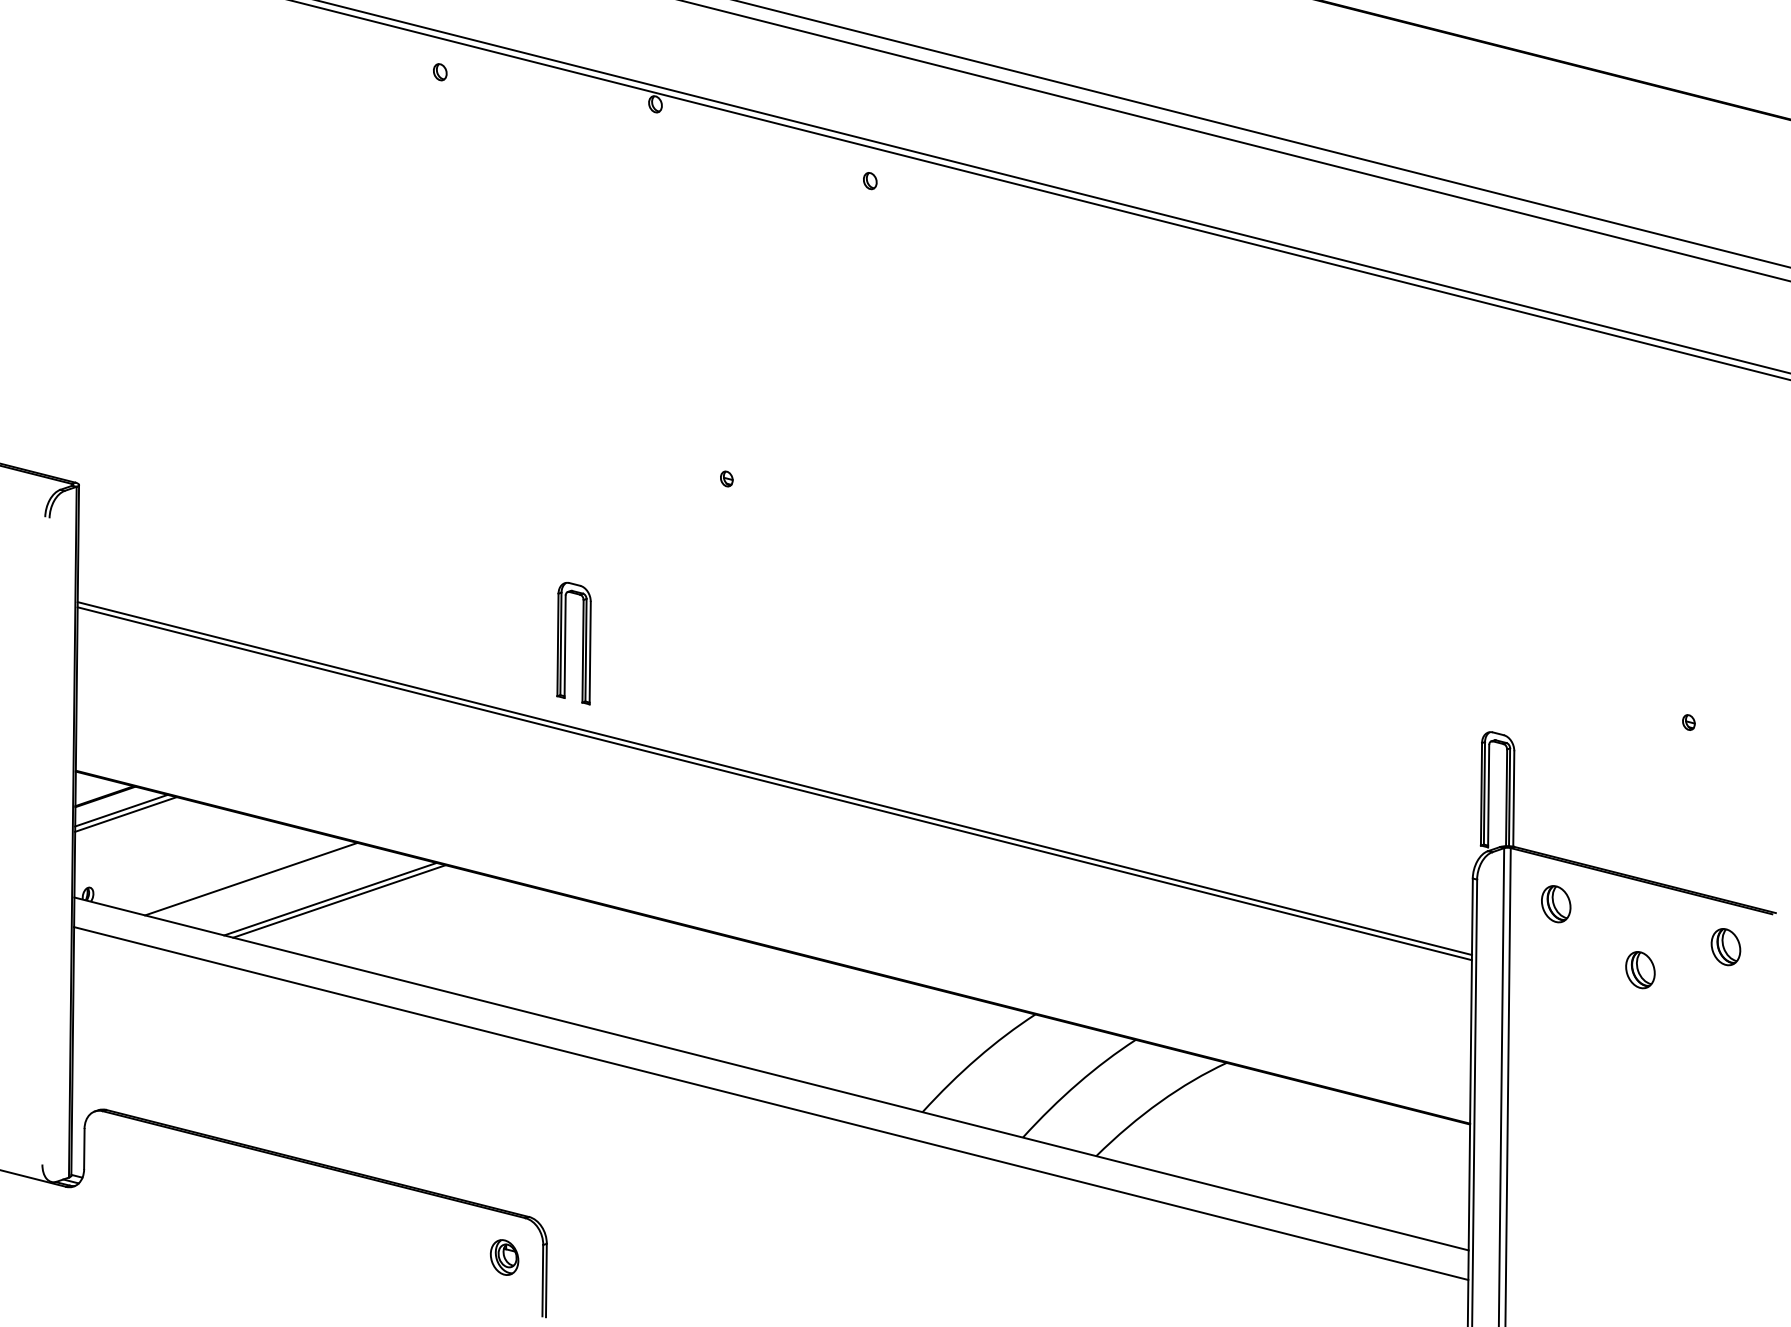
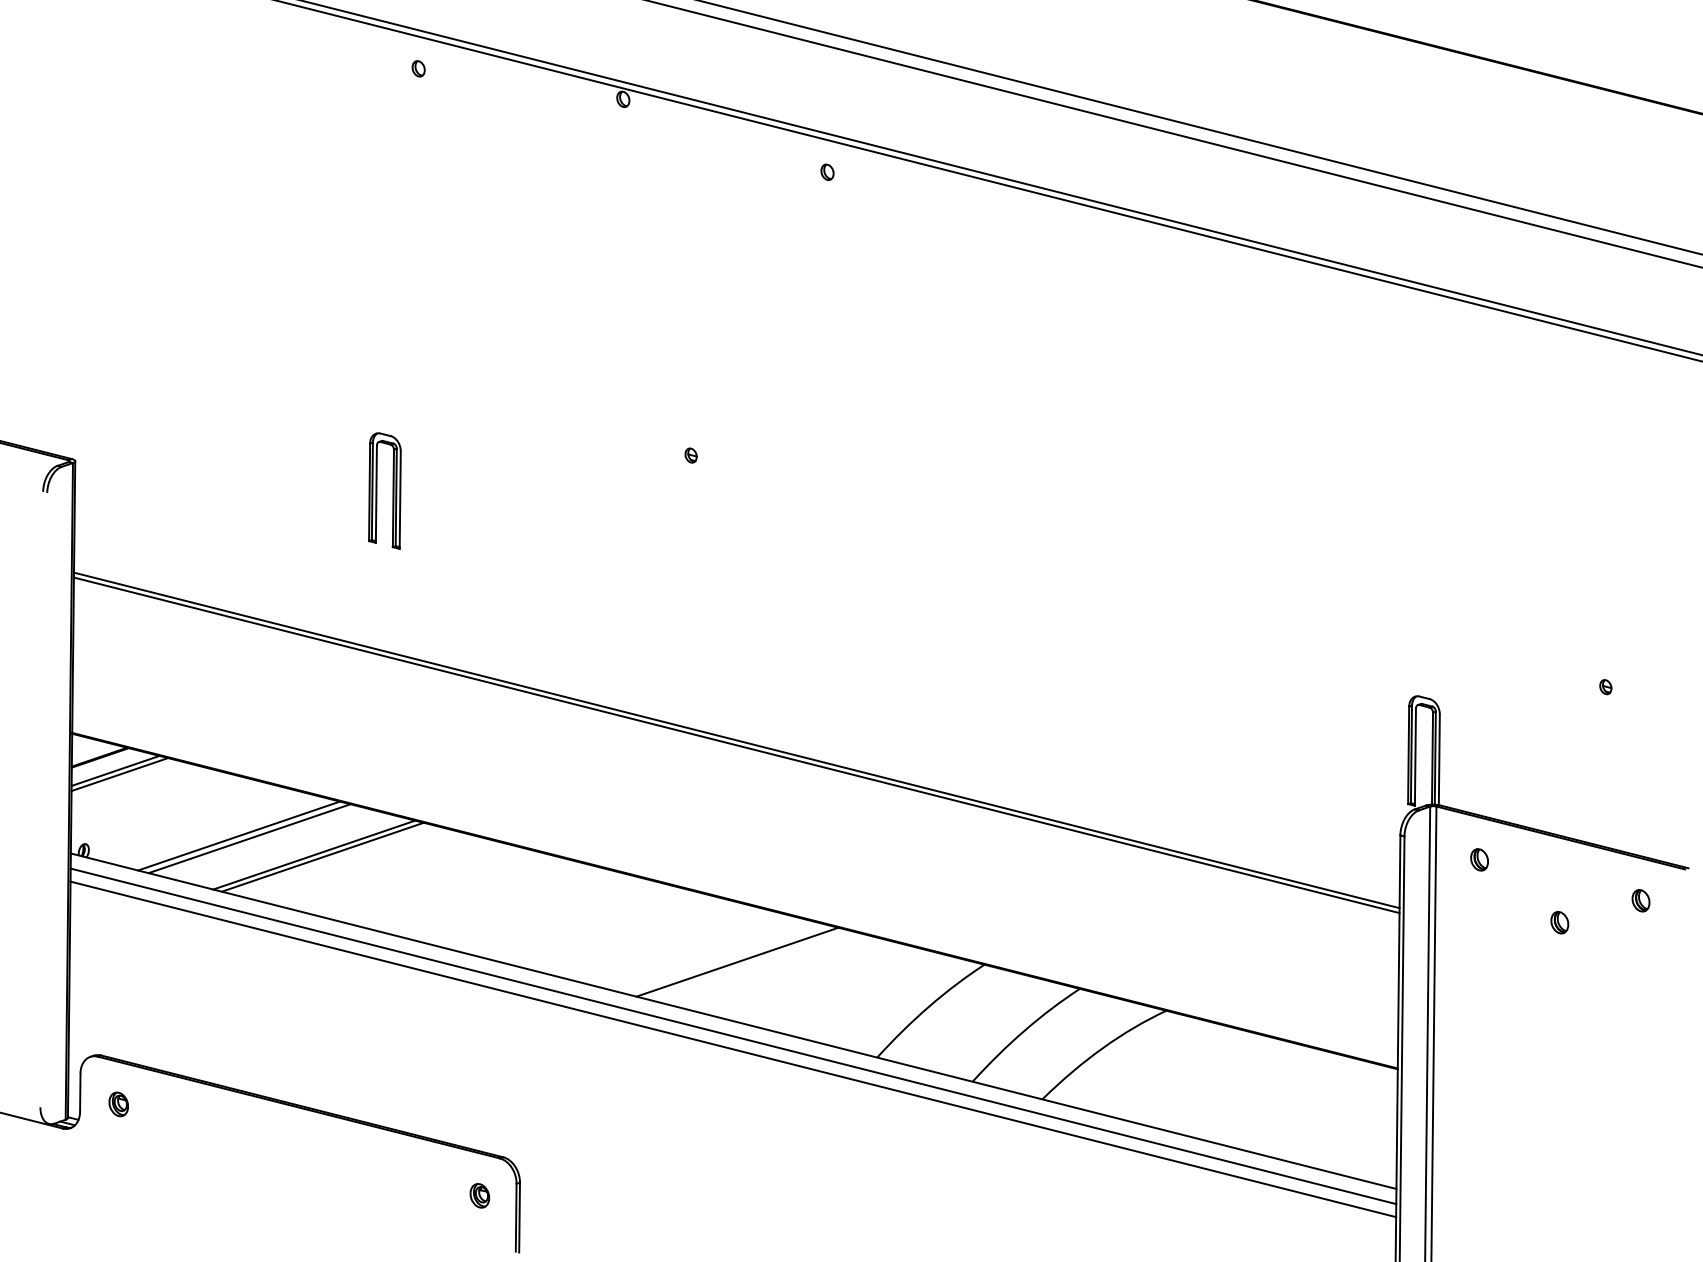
part: (566, 642) -> (377, 490), moved
line: (262, 881) -> (249, 838), added
part: (1556, 903) -> (1479, 859), size x0.62
part: (1725, 946) -> (1640, 900), size x0.62
part: (1640, 970) -> (1559, 922), size x0.62
line: (775, 1011) -> (737, 961), added
line: (771, 1090) -> (733, 1036), added
part: (124, 1161) -> (118, 1104), added
part: (504, 1257) -> (479, 1195), size x0.71

